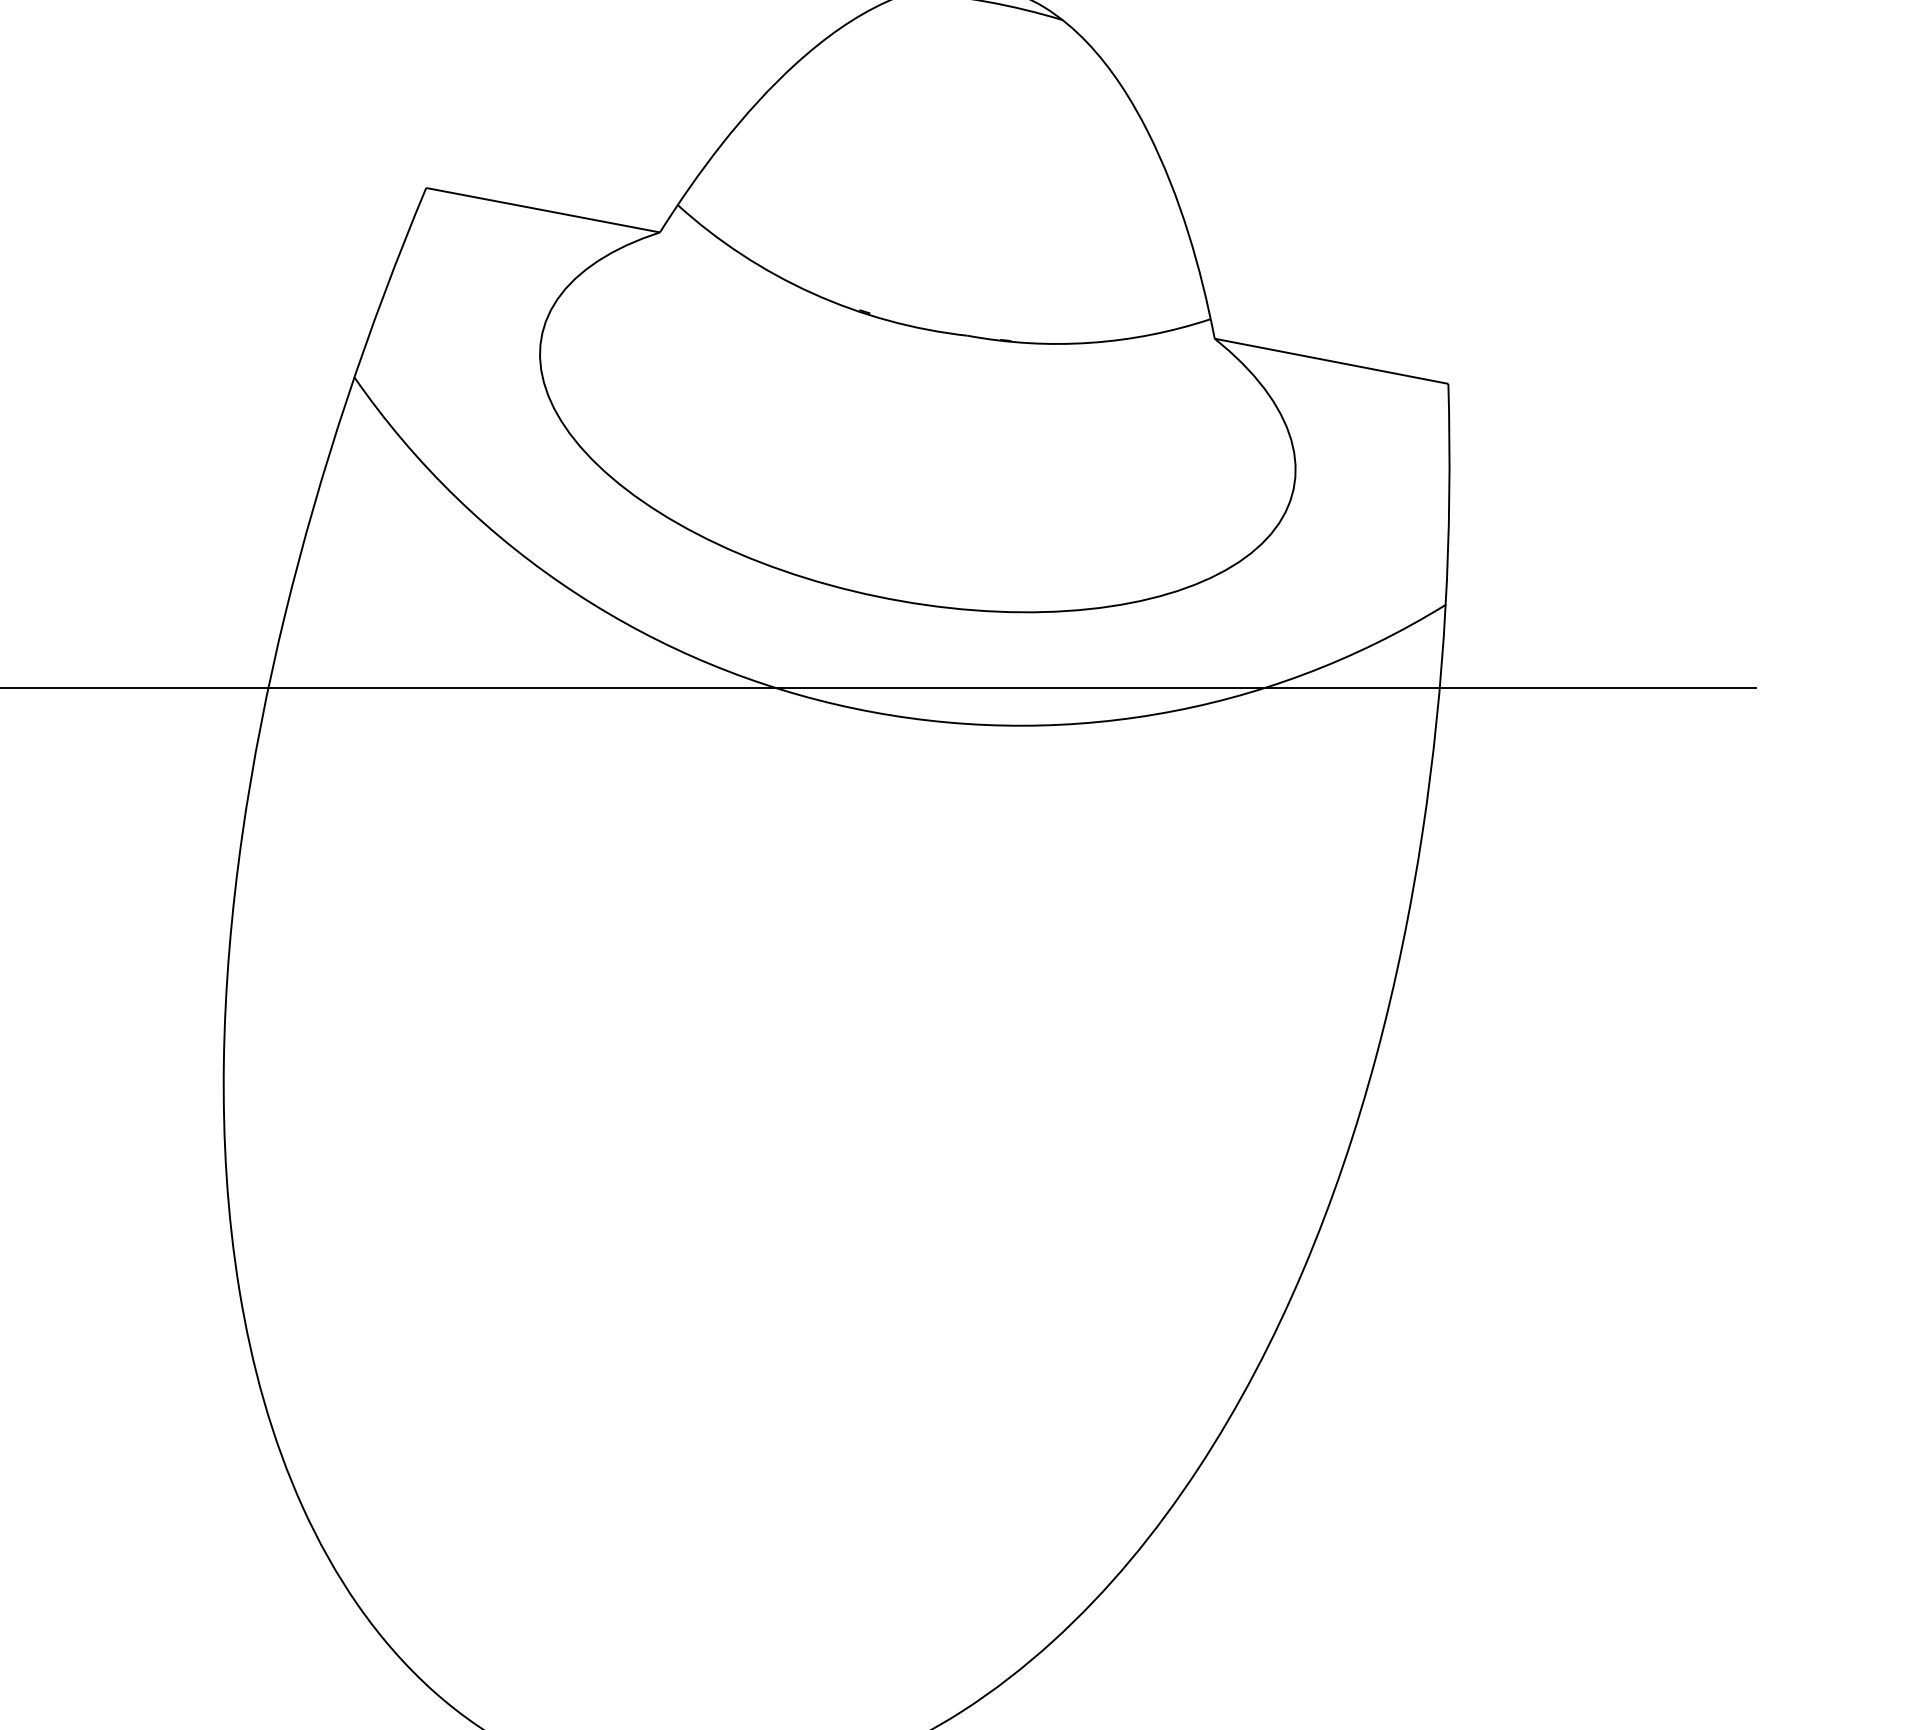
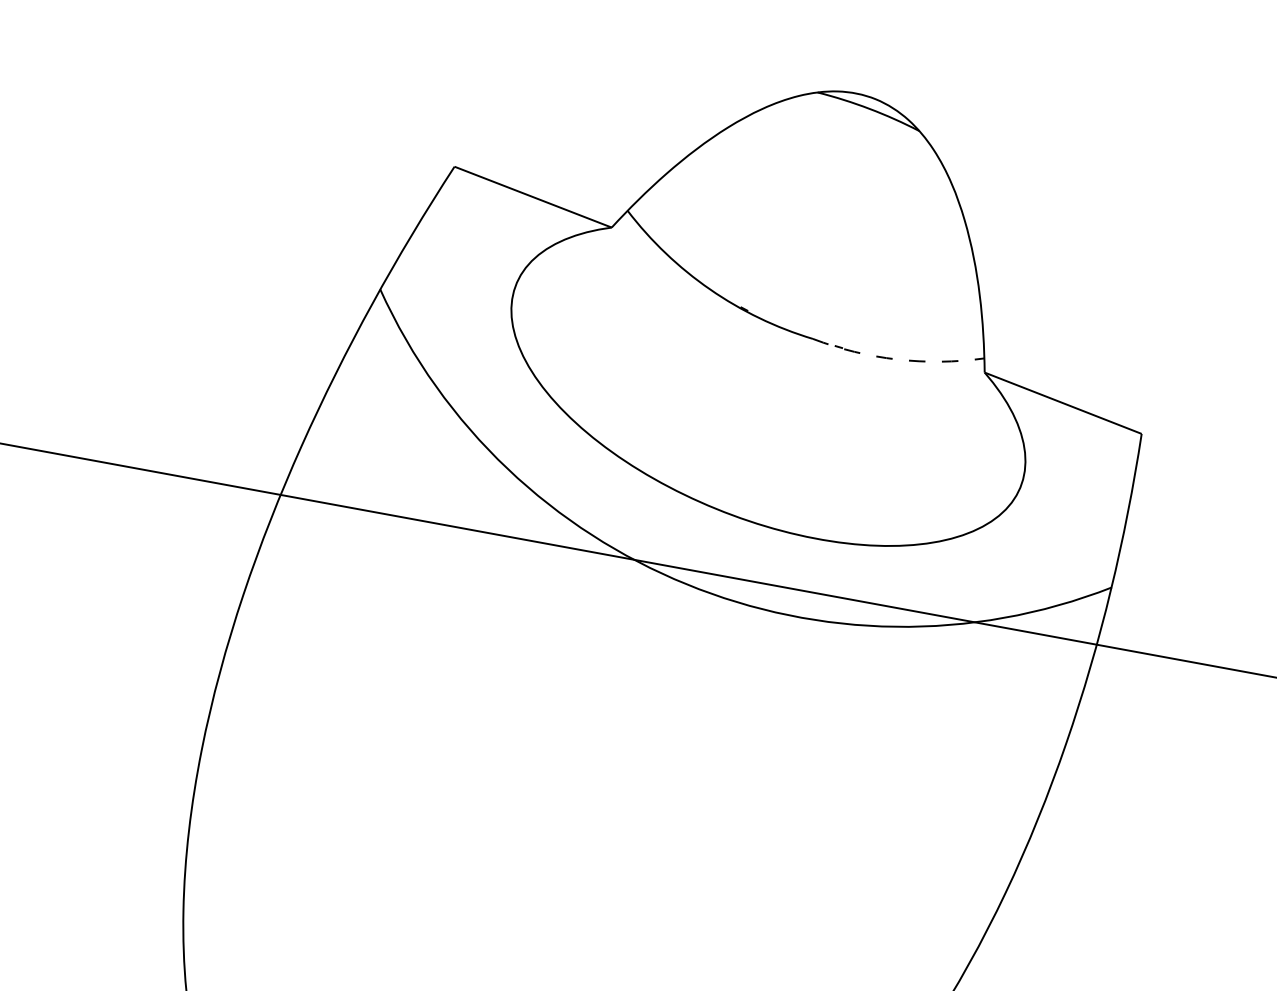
arc: (1090, 342) -> (897, 359), solid -> dashed

